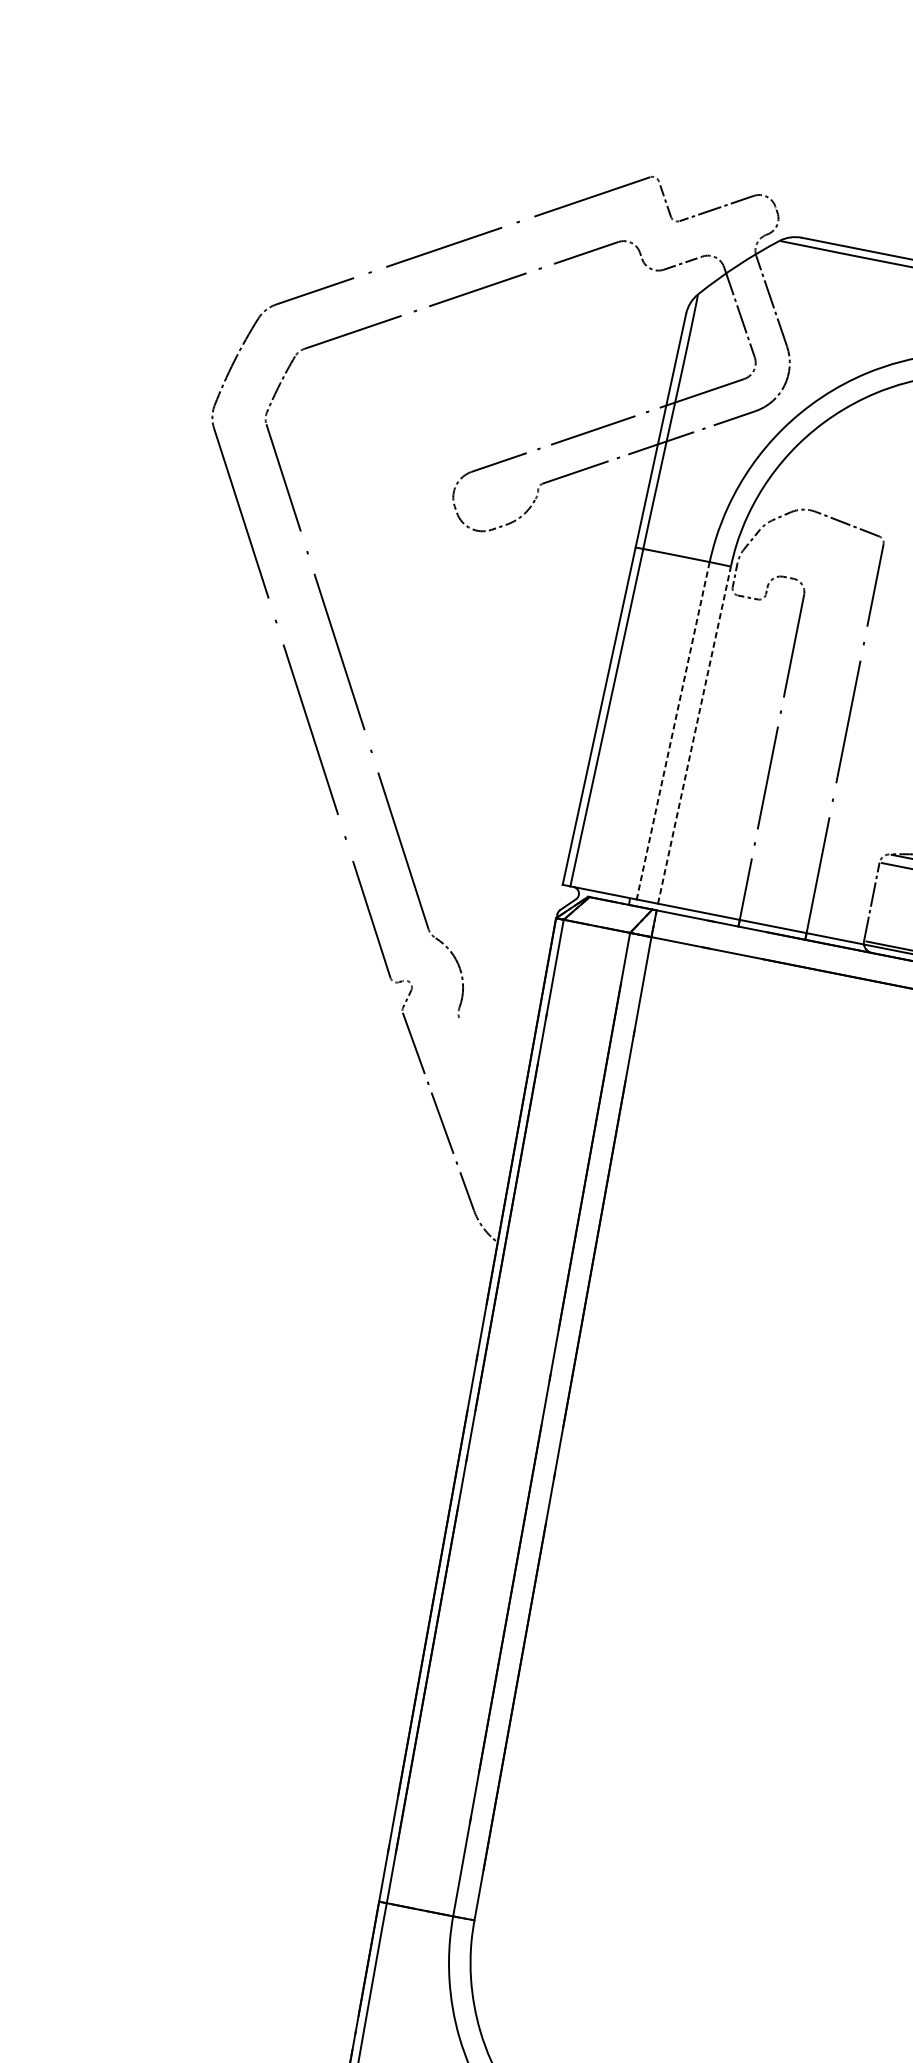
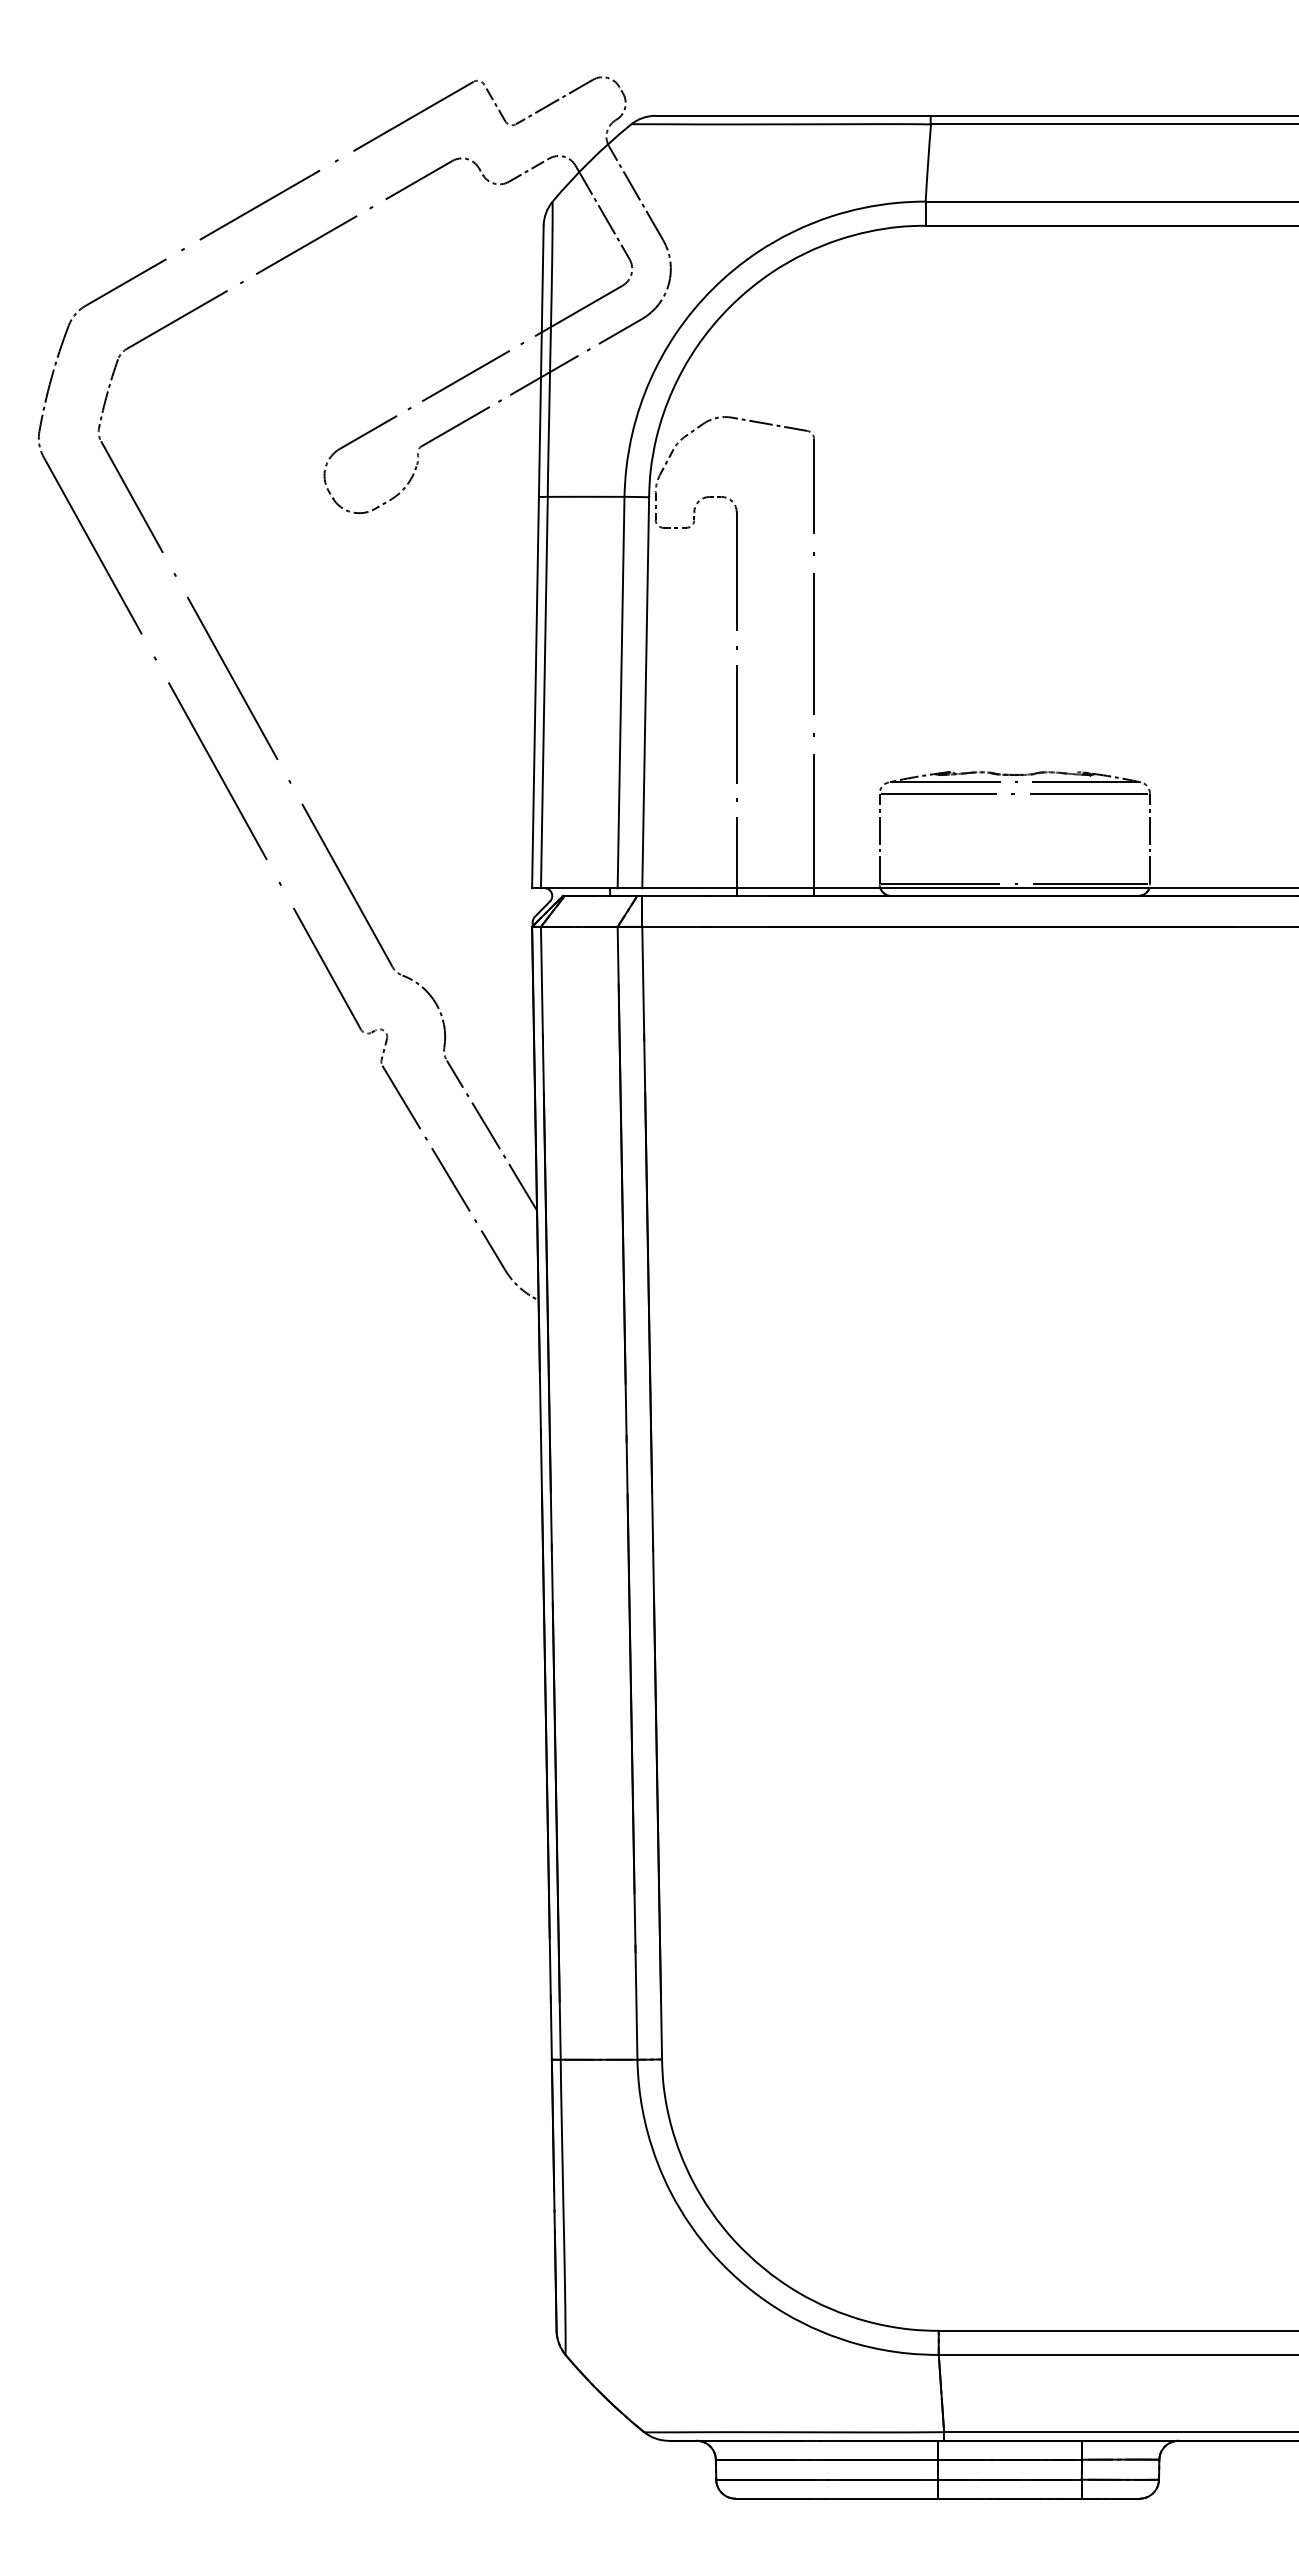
line: (673, 730) -> (621, 692), dashed -> solid
line: (694, 734) -> (645, 692), dashed -> solid
line: (485, 1091) -> (491, 1135), added

